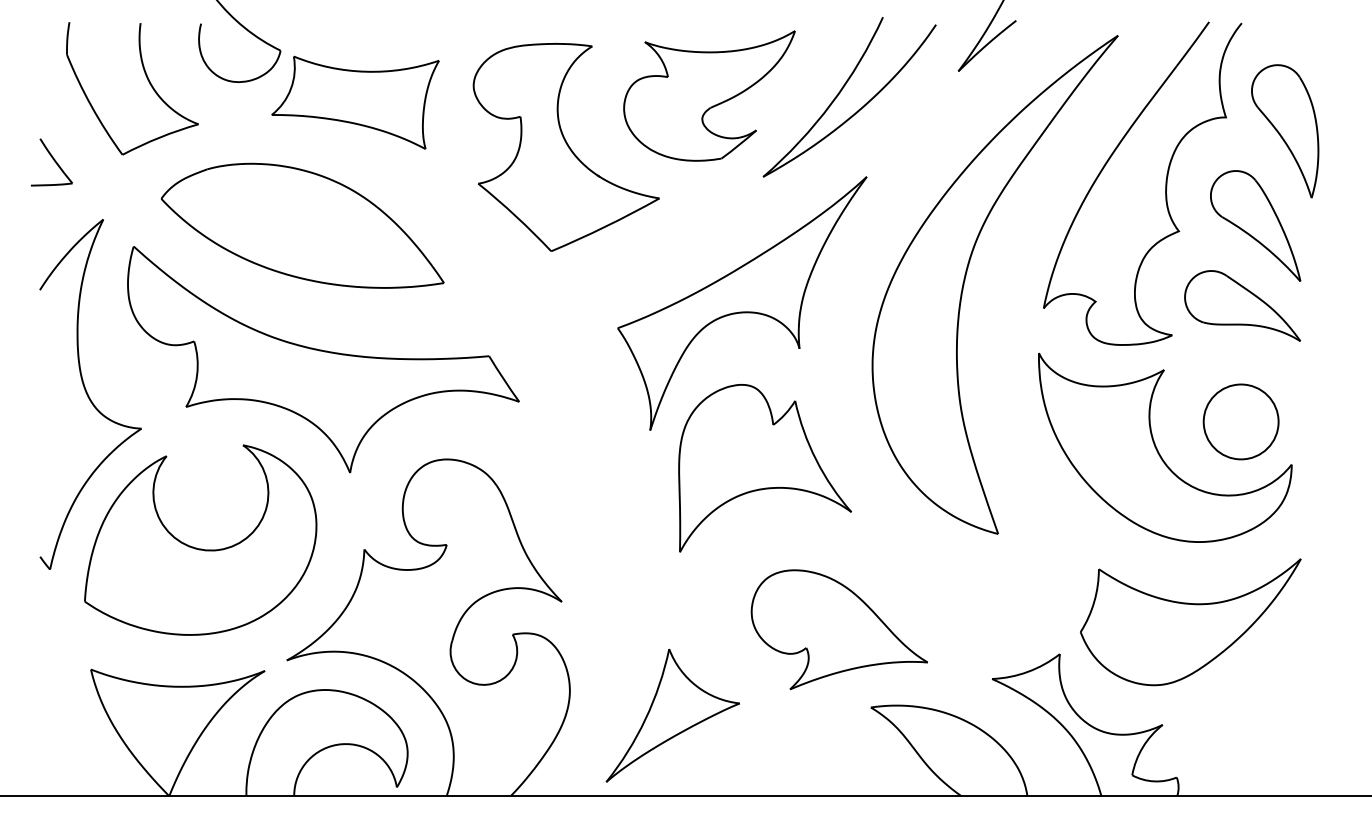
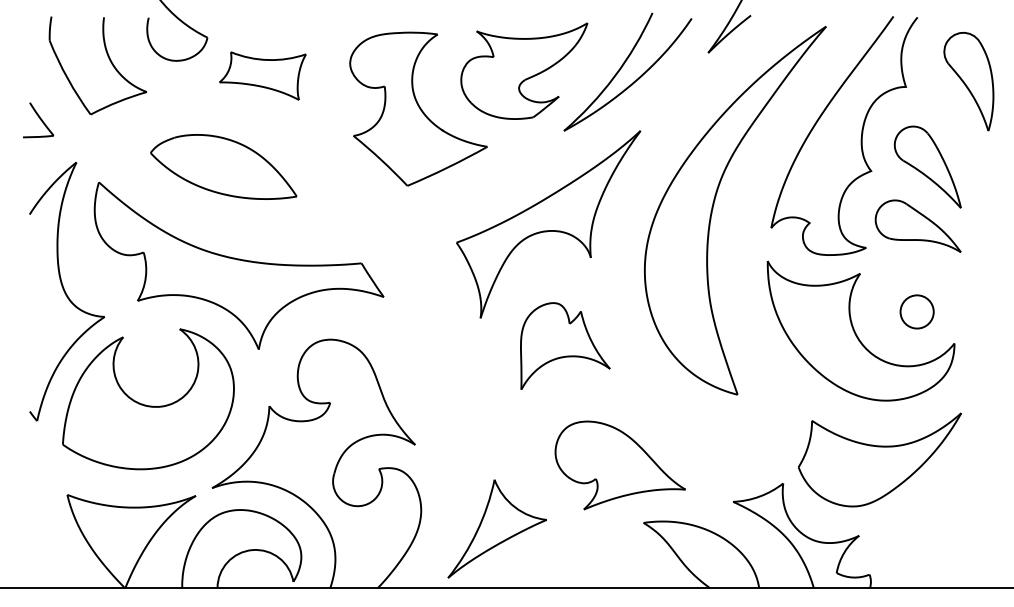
part: (355, 102) -> (262, 75), size x0.7
part: (1285, 131) -> (969, 81), moved
part: (302, 225) -> (223, 166), size x0.7
circle: (1240, 421) -> (916, 311), size x0.6
part: (764, 468) -> (564, 346), size x0.7

